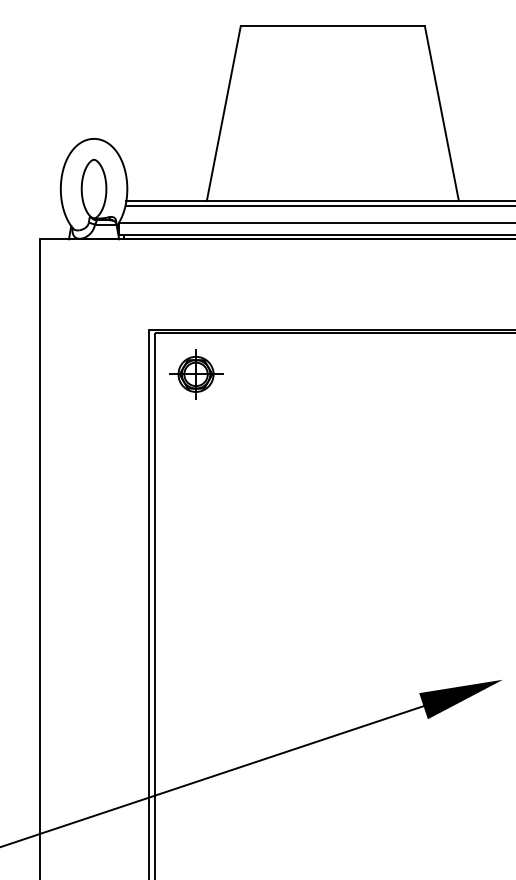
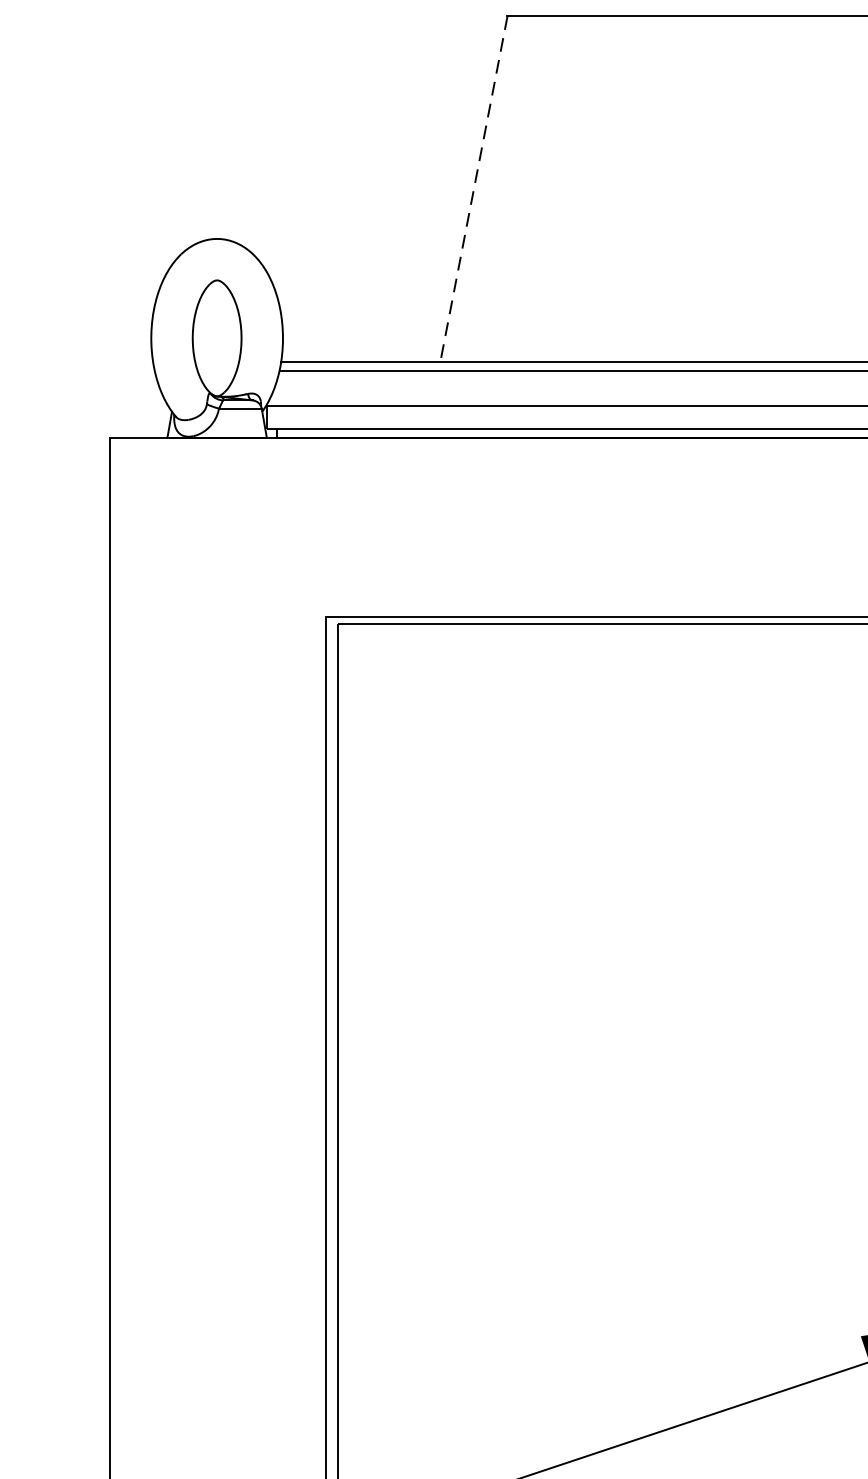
line: (223, 113) -> (473, 188), solid -> dashed
part: (196, 374) -> (419, 705), removed

